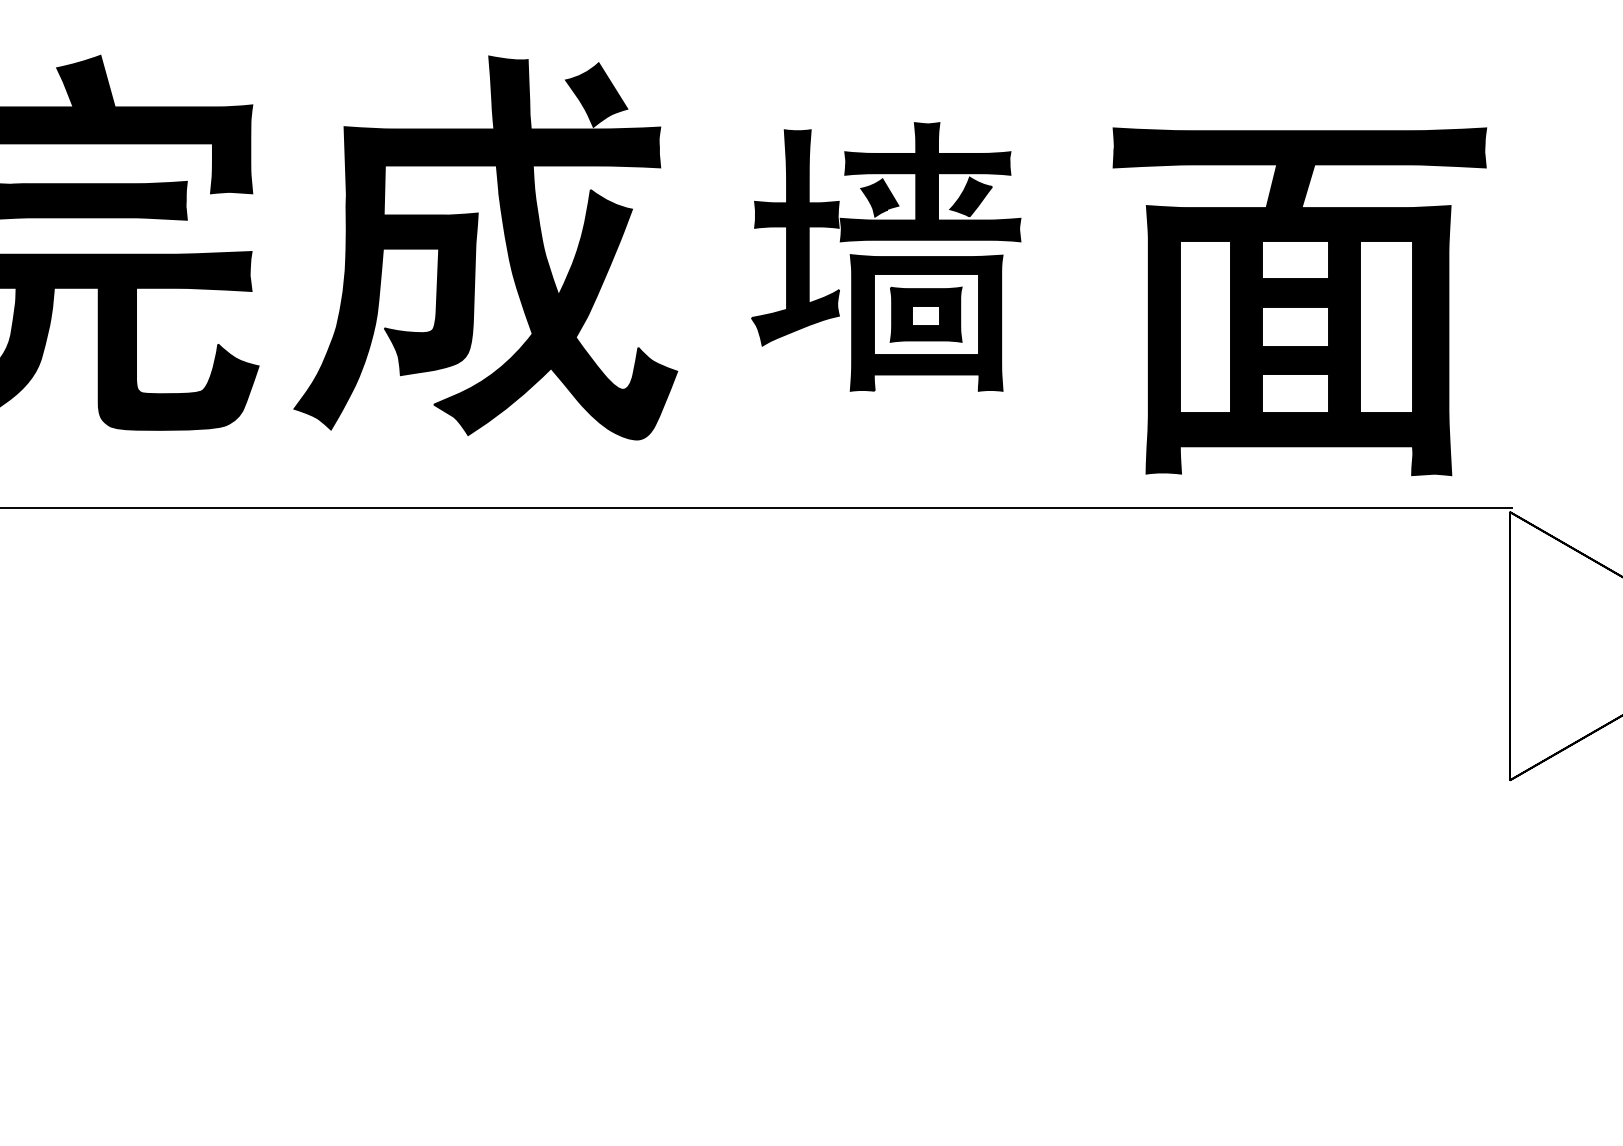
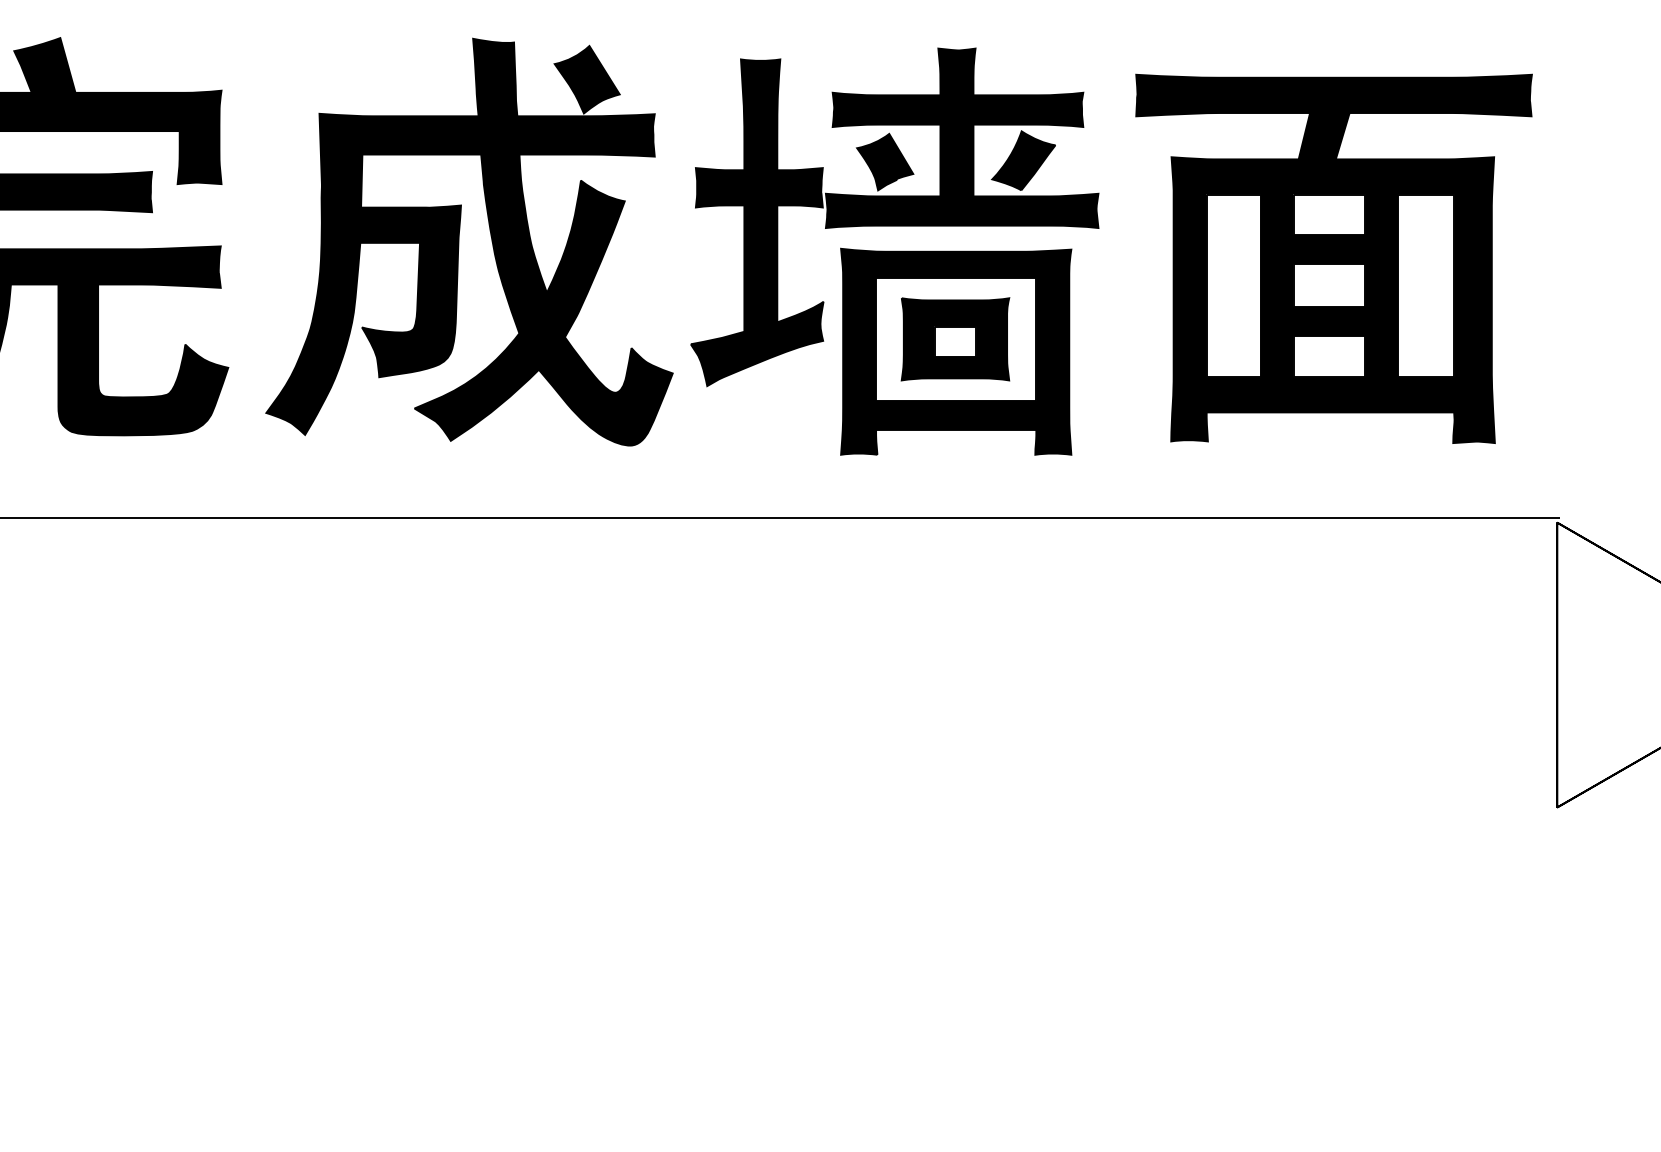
part: (885, 256) -> (894, 251), size x1.43
part: (1299, 301) -> (1333, 258), moved

